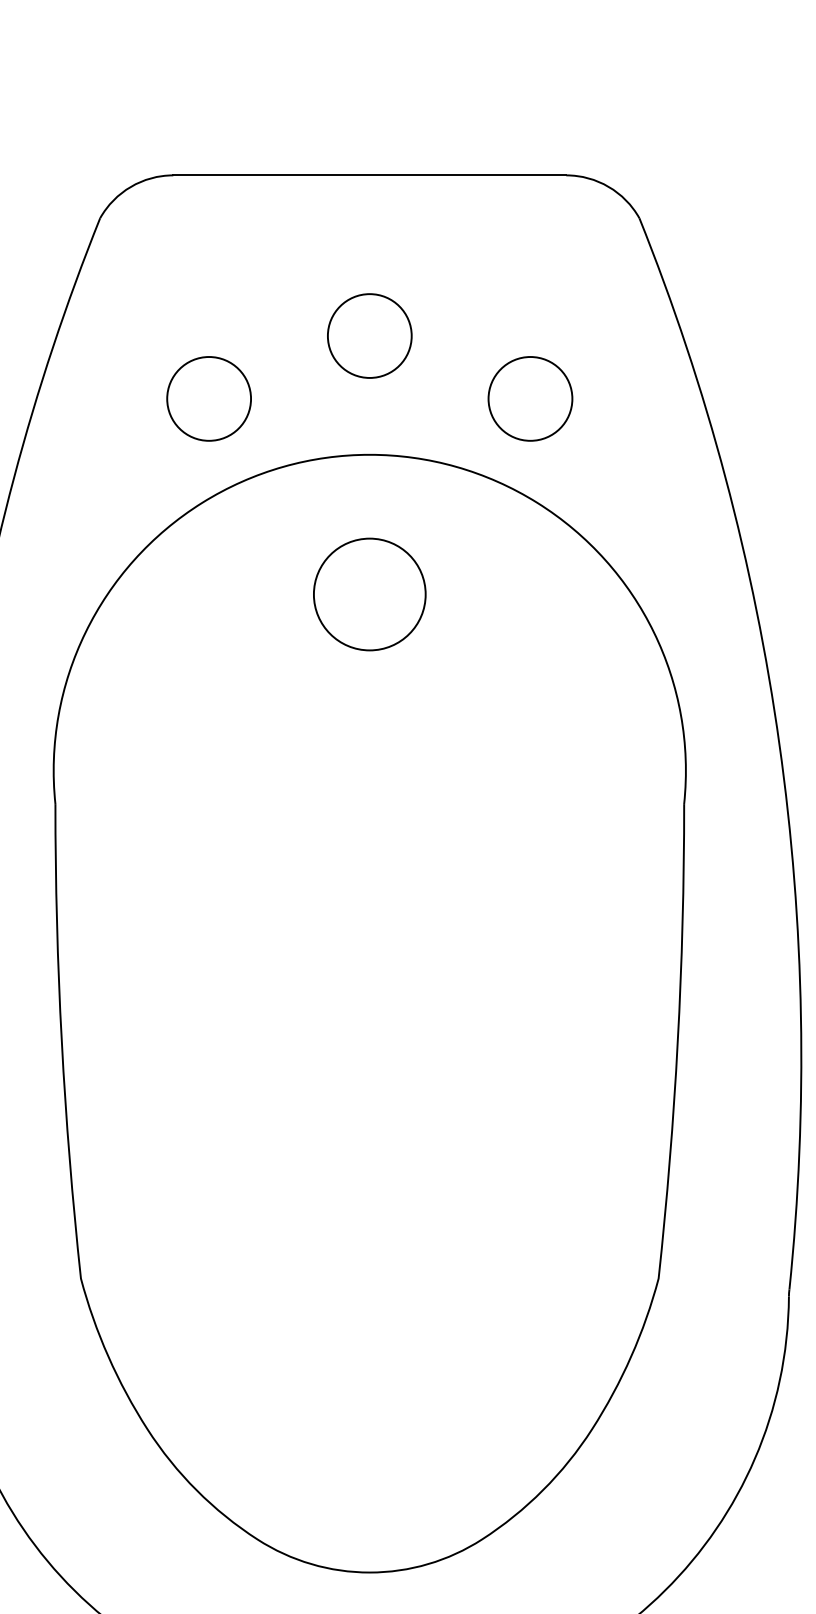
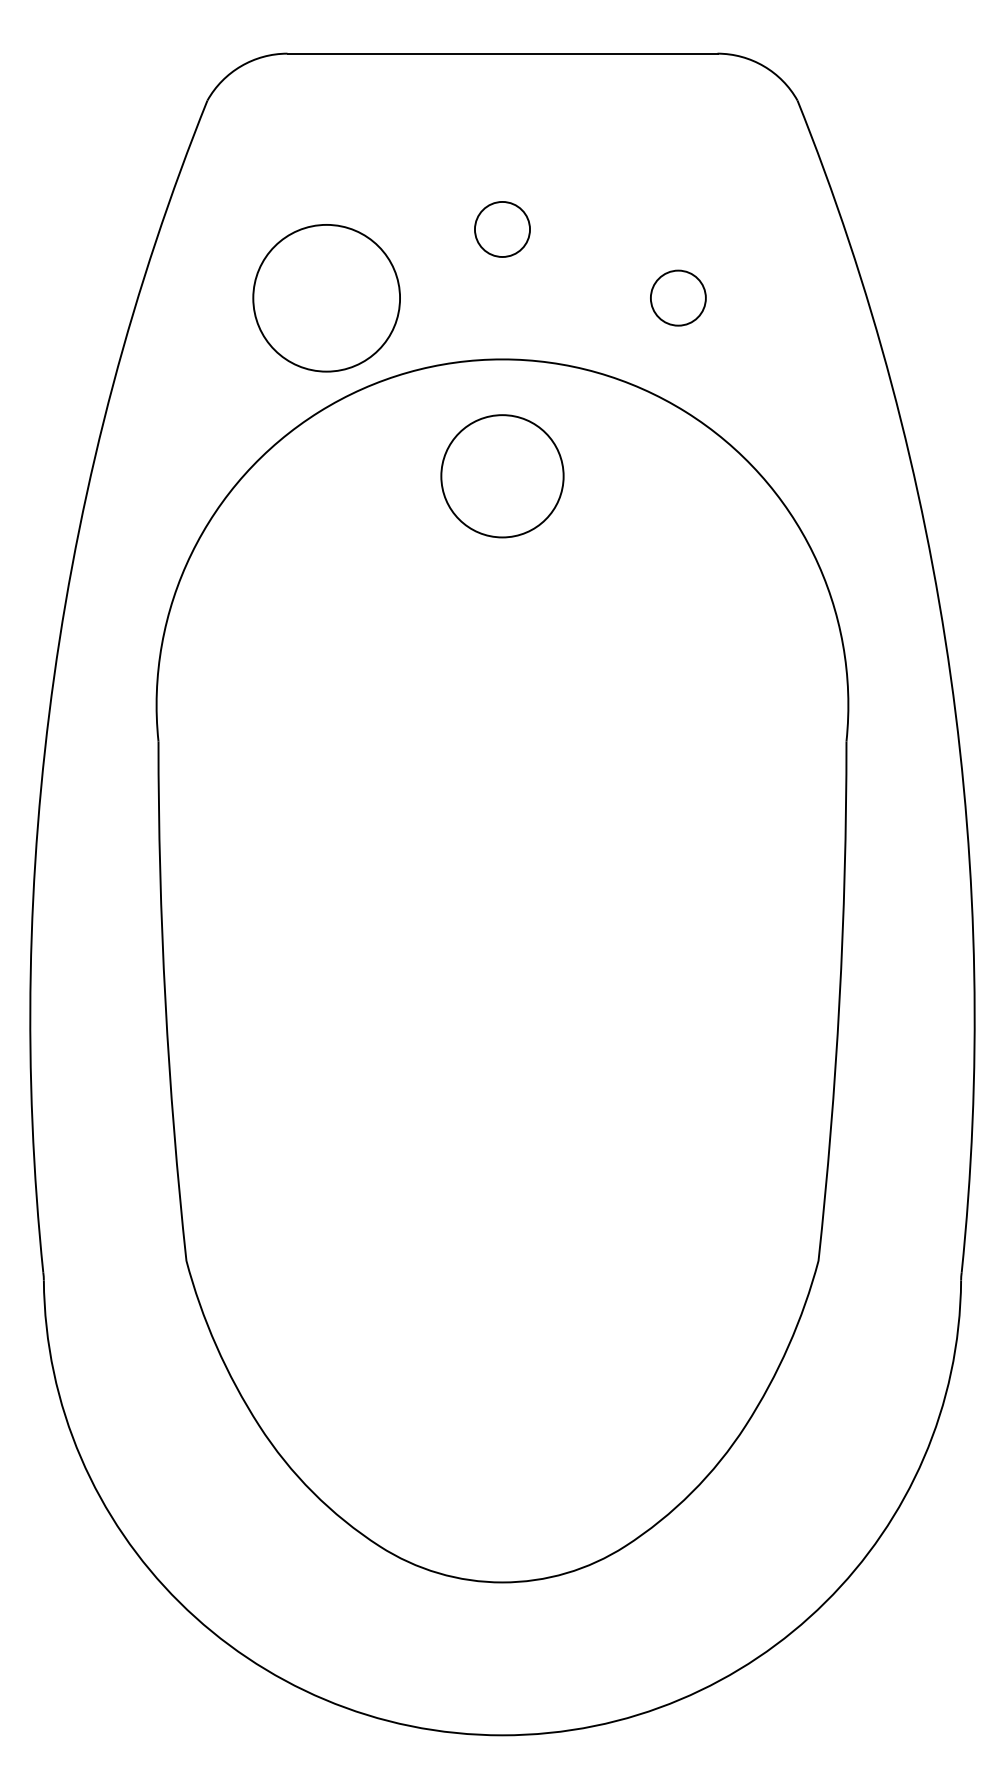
circle: (369, 336) -> (502, 229), size x0.6
circle: (530, 398) -> (678, 297), size x0.6
circle: (208, 399) -> (326, 298), size x1.6
circle: (369, 594) -> (502, 476), moved

